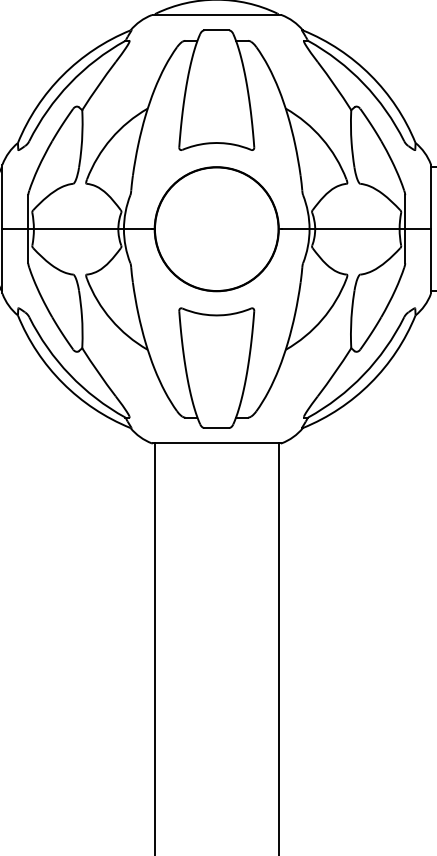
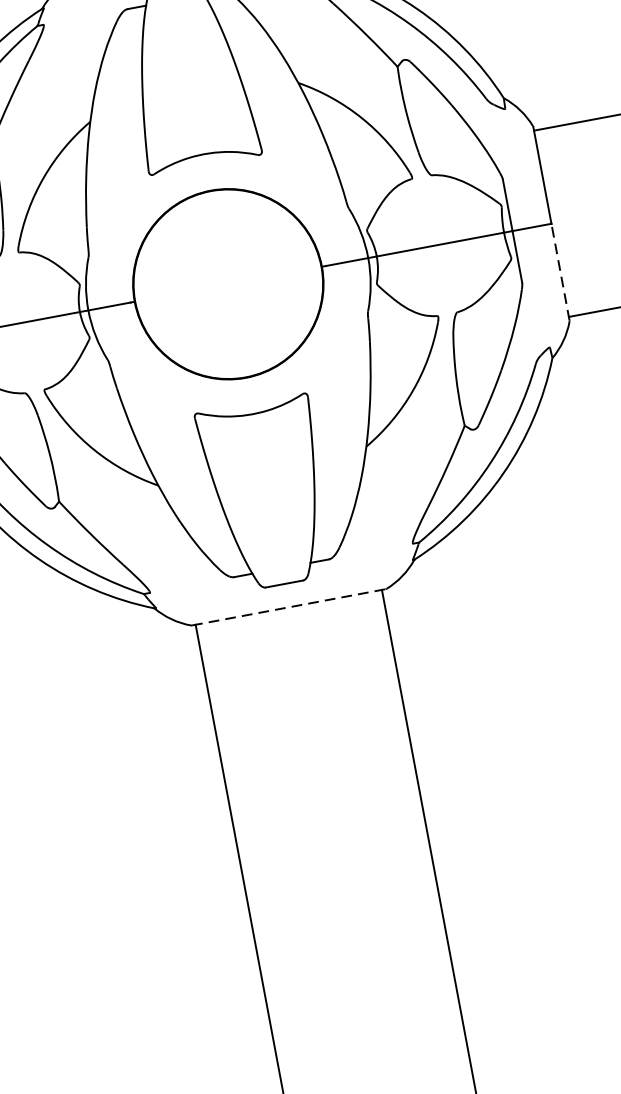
line: (431, 260) -> (560, 270), solid -> dashed
line: (217, 443) -> (289, 607), solid -> dashed

